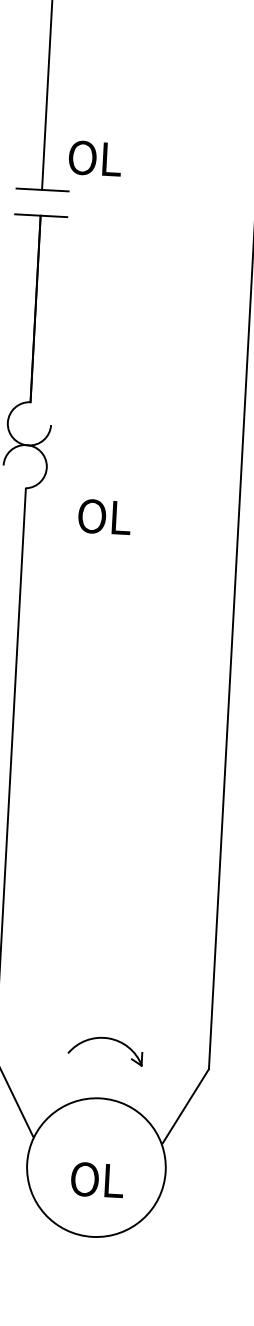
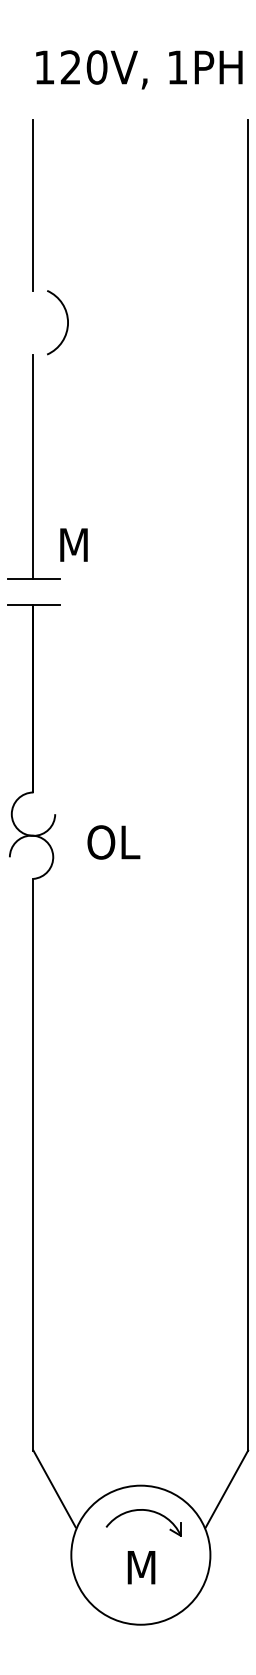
text: (94, 158) -> (84, 544), OL -> M
text: (104, 517) -> (113, 842), moved
part: (108, 1039) -> (146, 1511), moved
text: (97, 1179) -> (142, 1567), OL -> M

